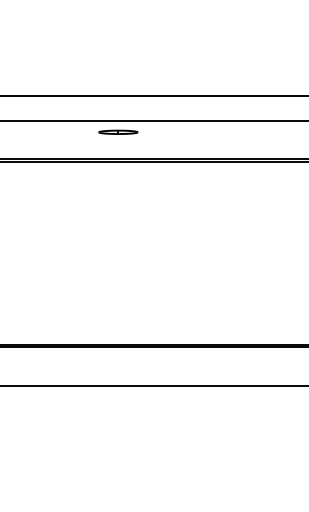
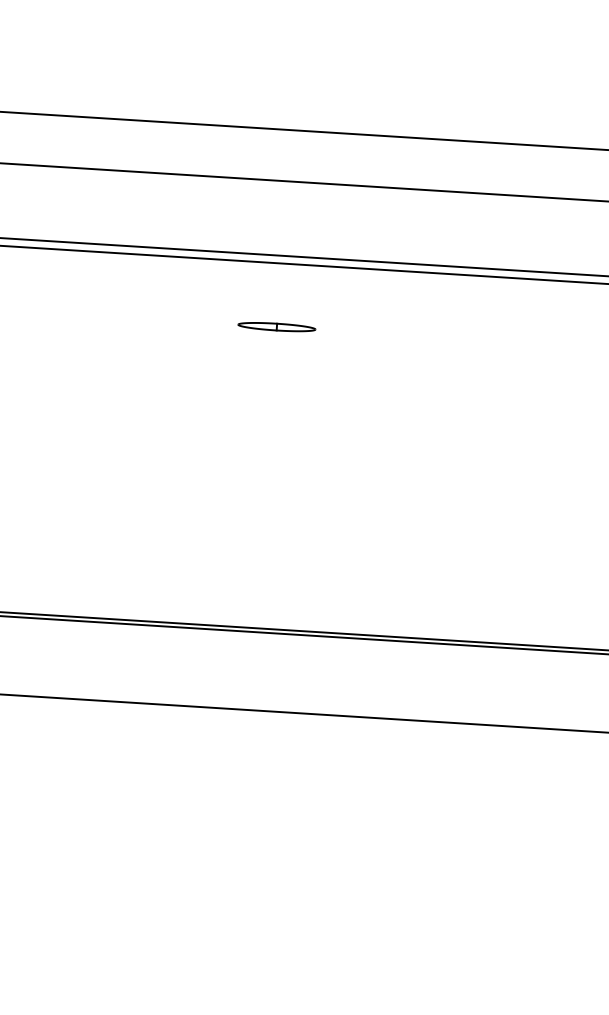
part: (118, 131) -> (277, 325), moved

